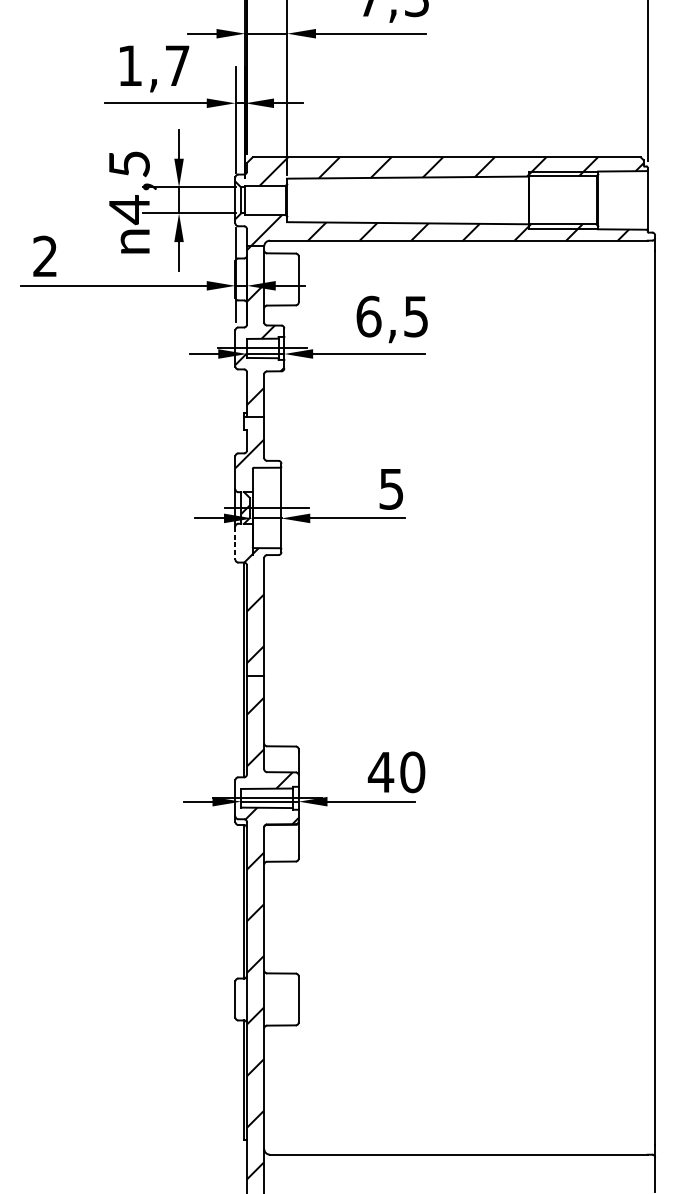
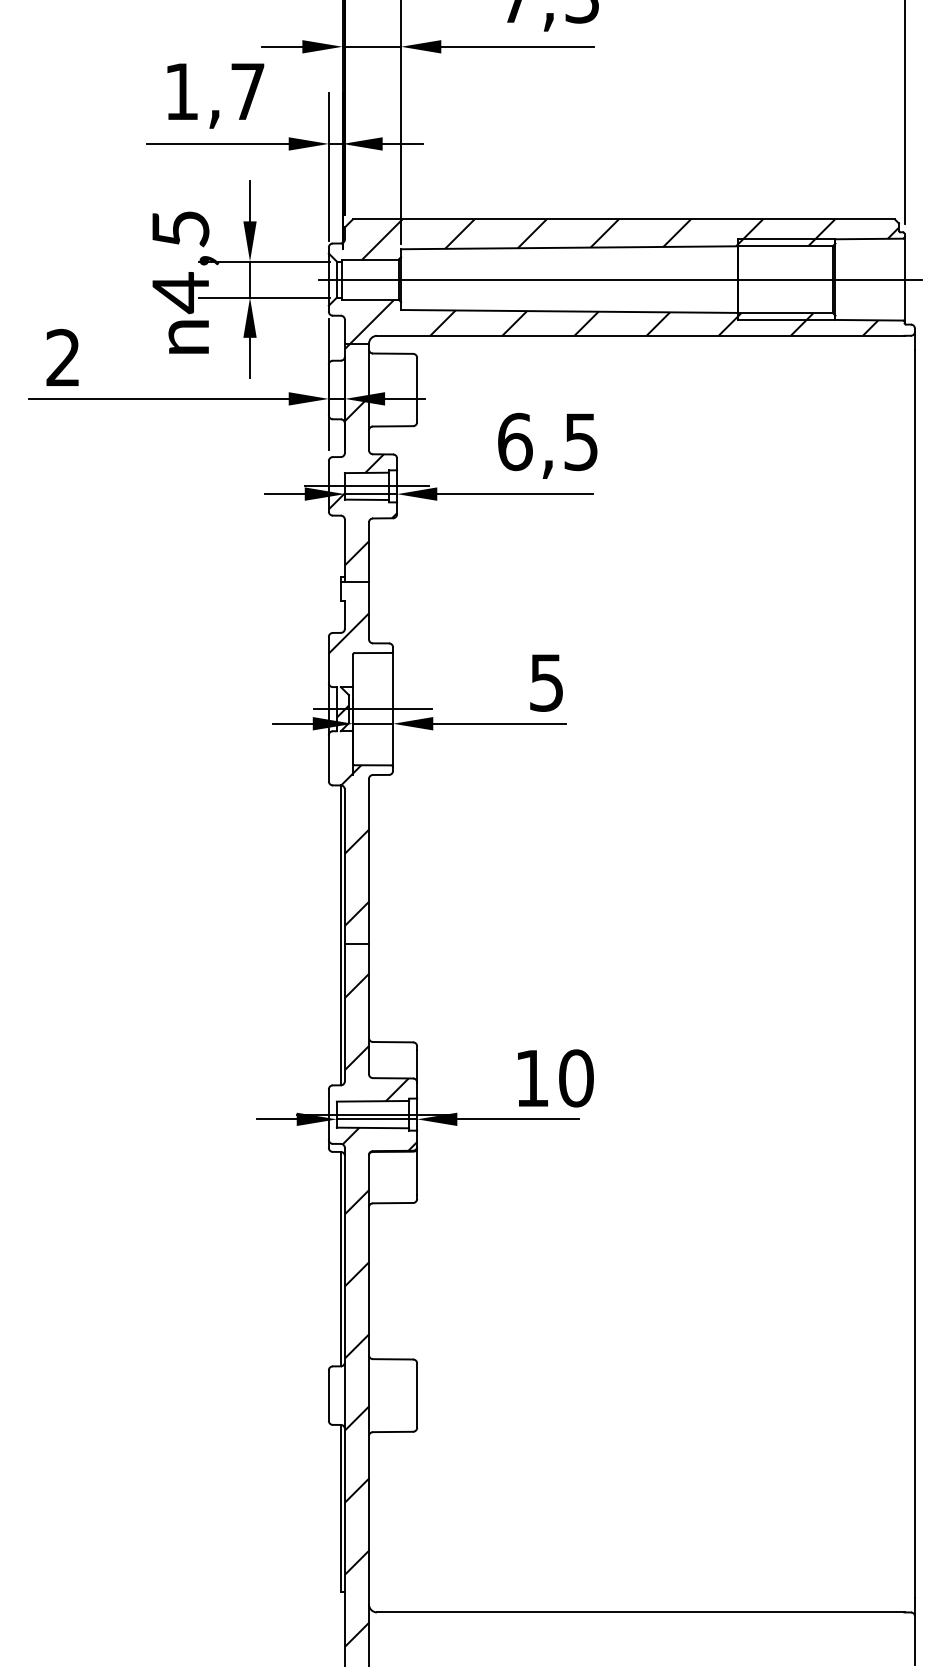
line: (444, 200) -> (620, 279), added
line: (235, 543) -> (328, 758), dashed -> solid
text: (380, 772) -> (531, 1078), 40 -> 10

